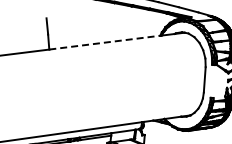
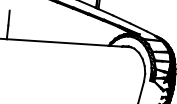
line: (104, 42) -> (57, 42), dashed -> solid

